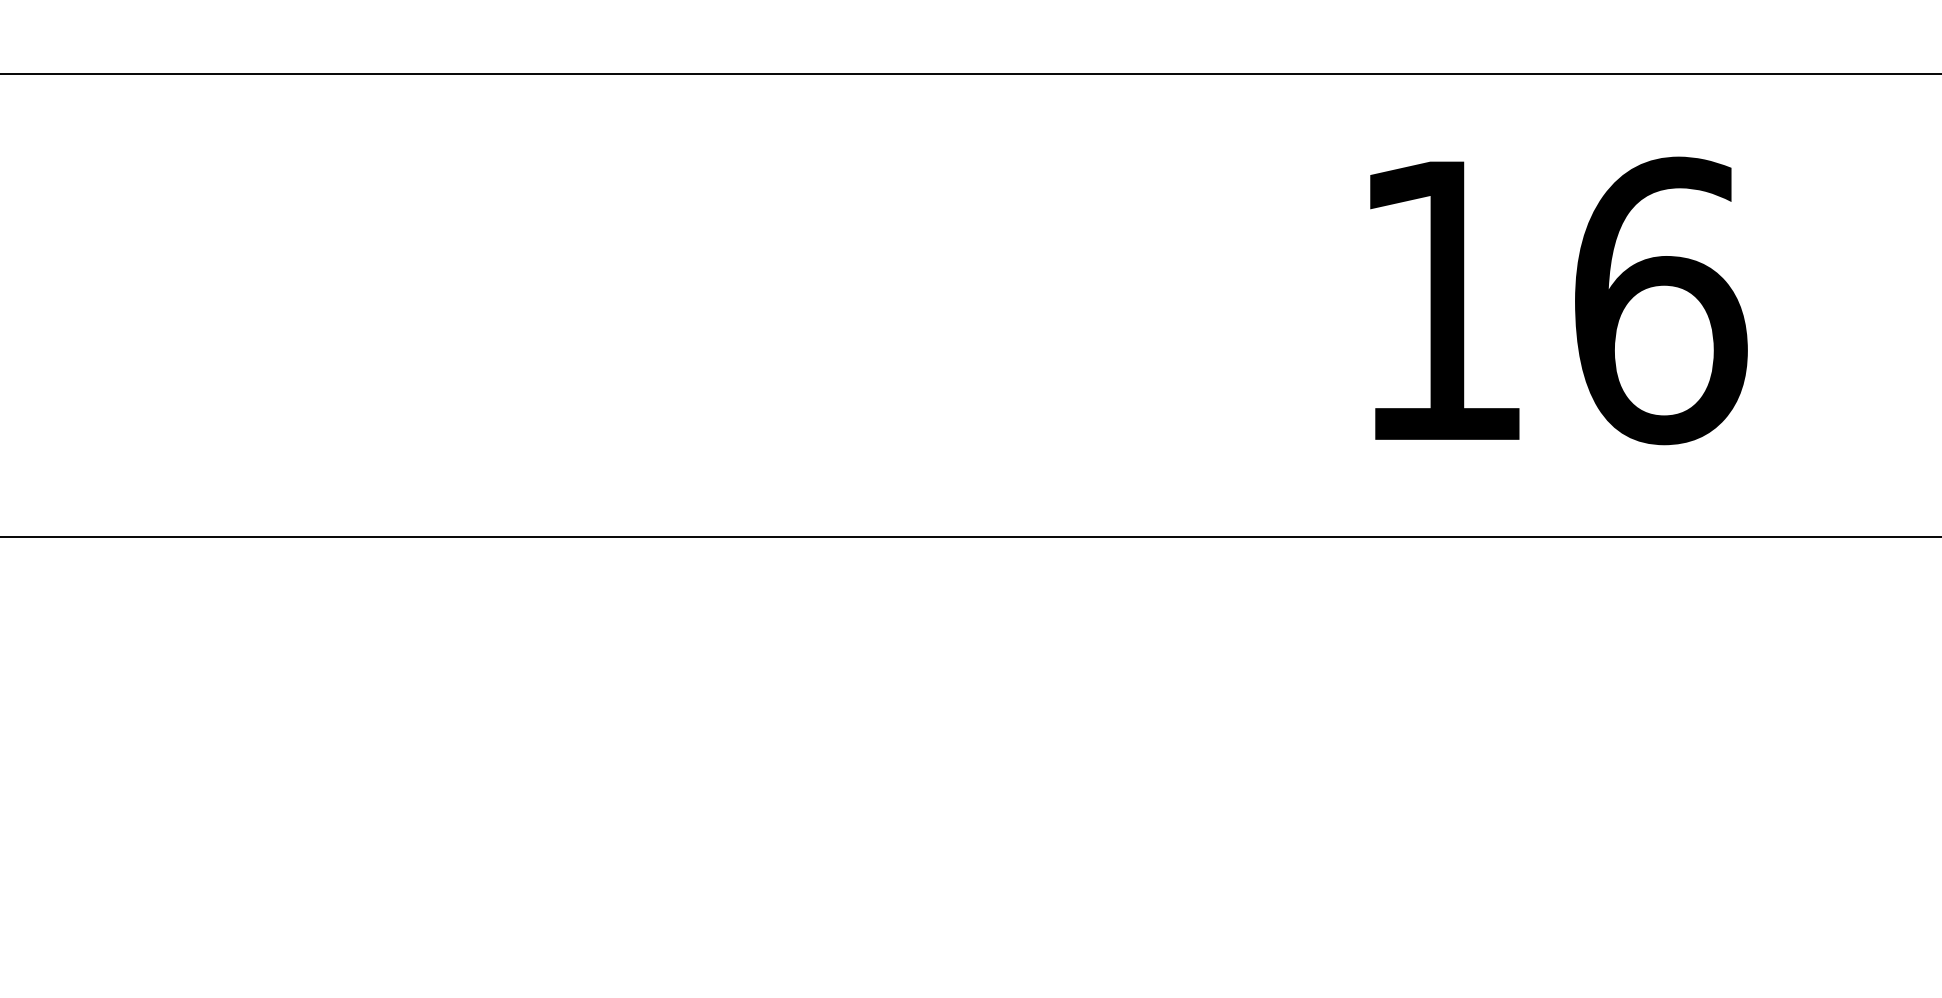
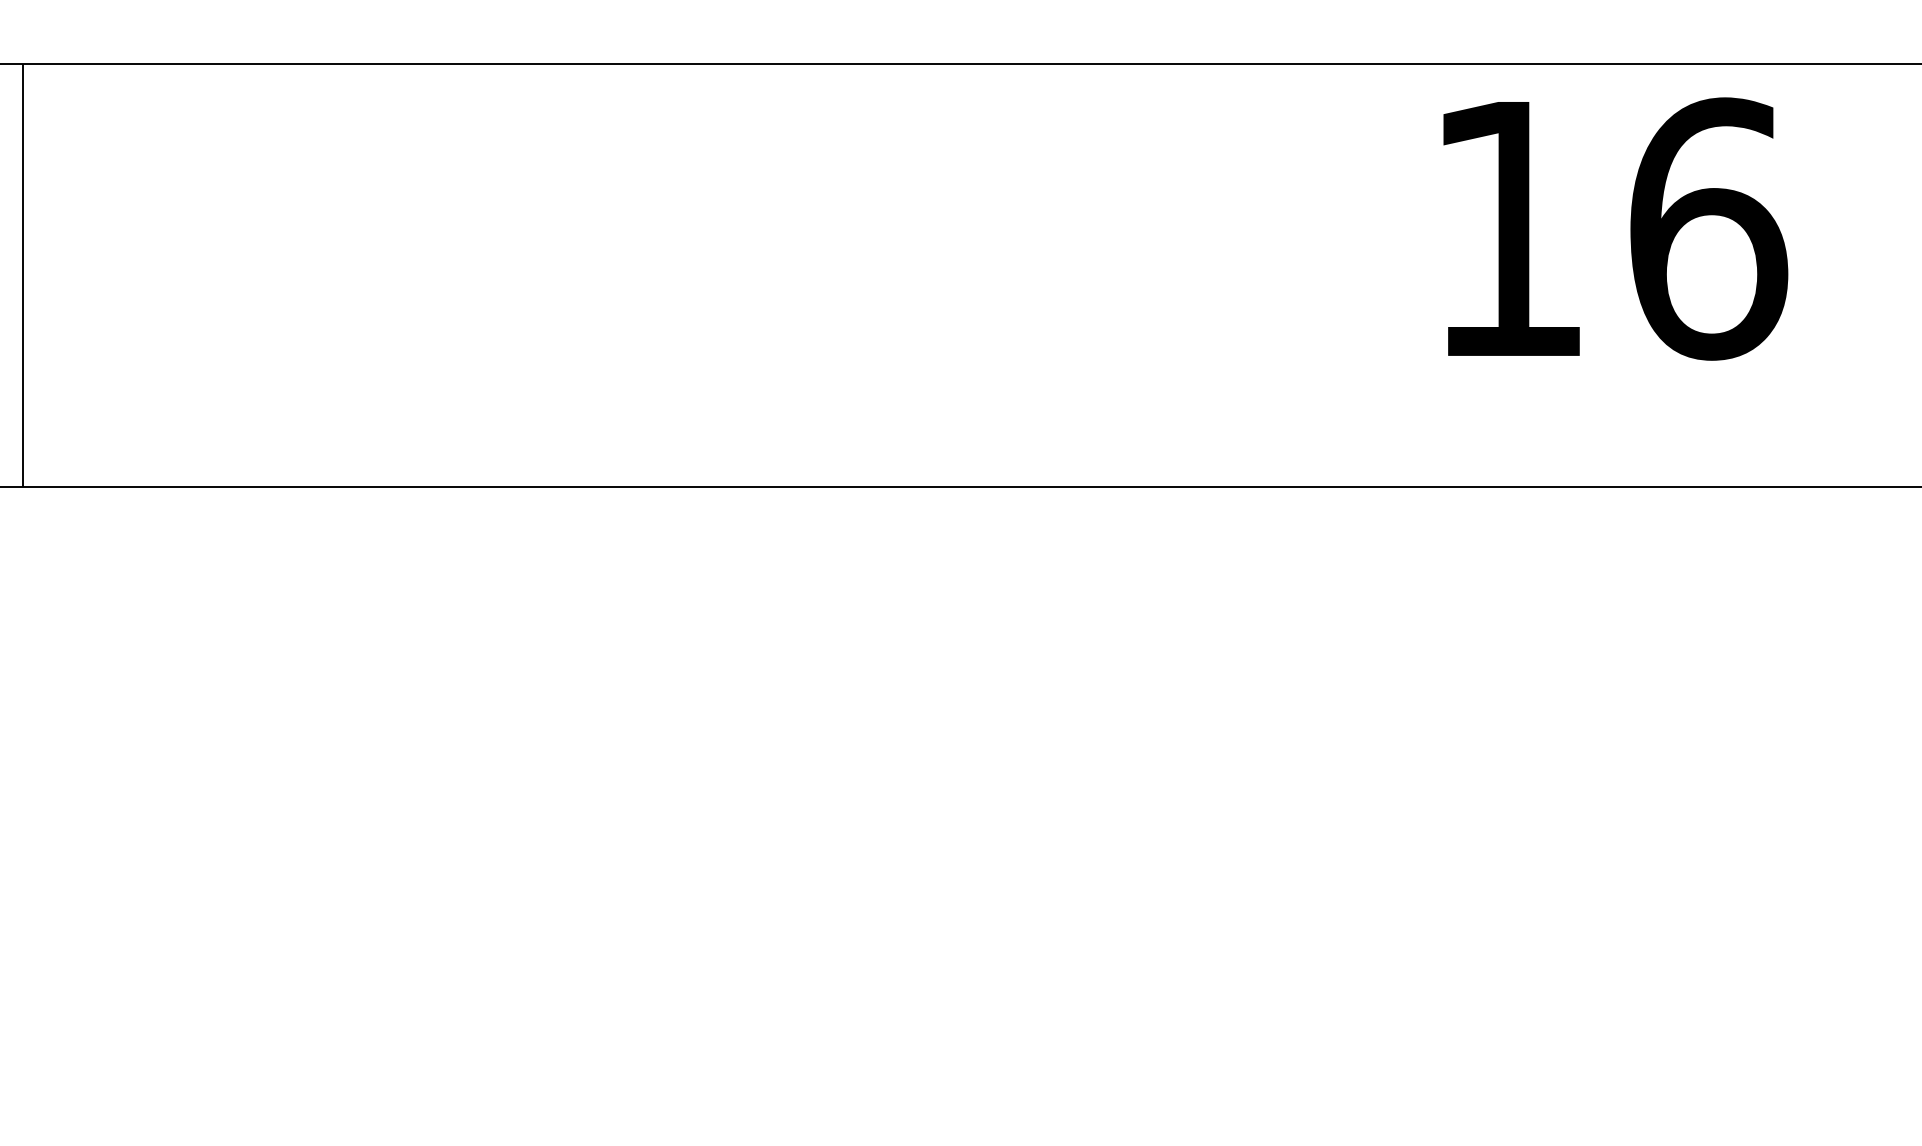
text: (1558, 300) -> (1615, 228), moved

